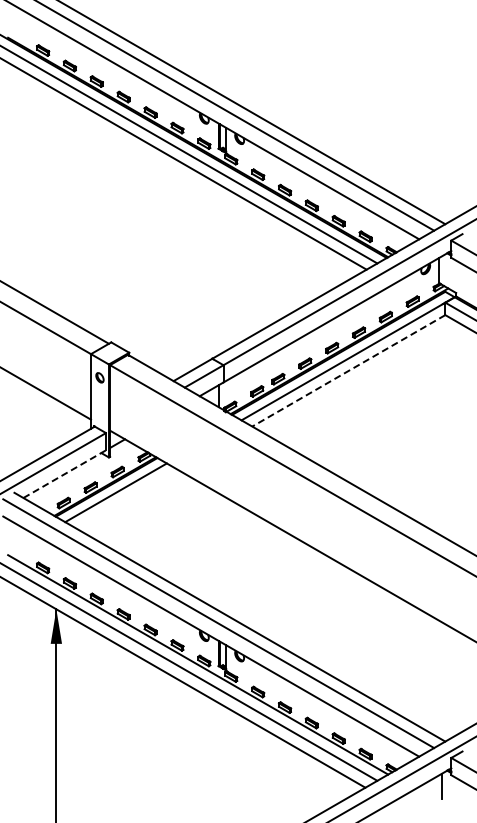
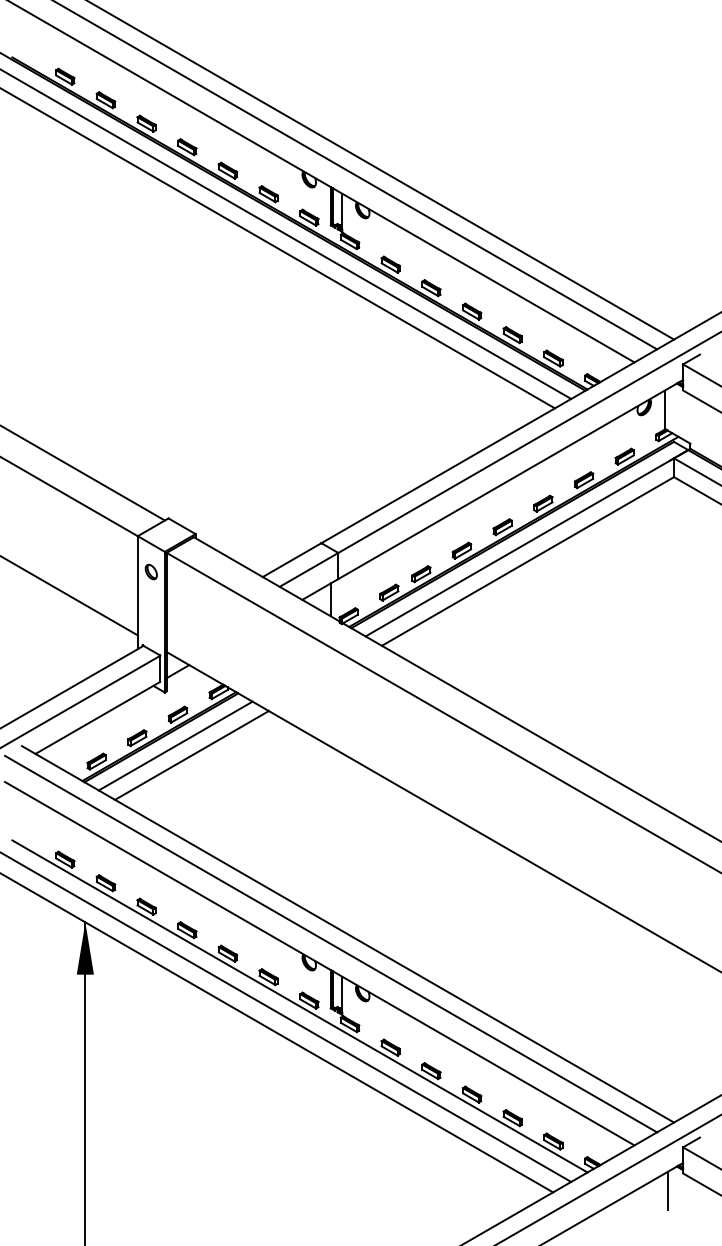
line: (348, 371) -> (527, 562), dashed -> solid
line: (64, 474) -> (97, 718), dashed -> solid
line: (126, 498) -> (191, 754), added

